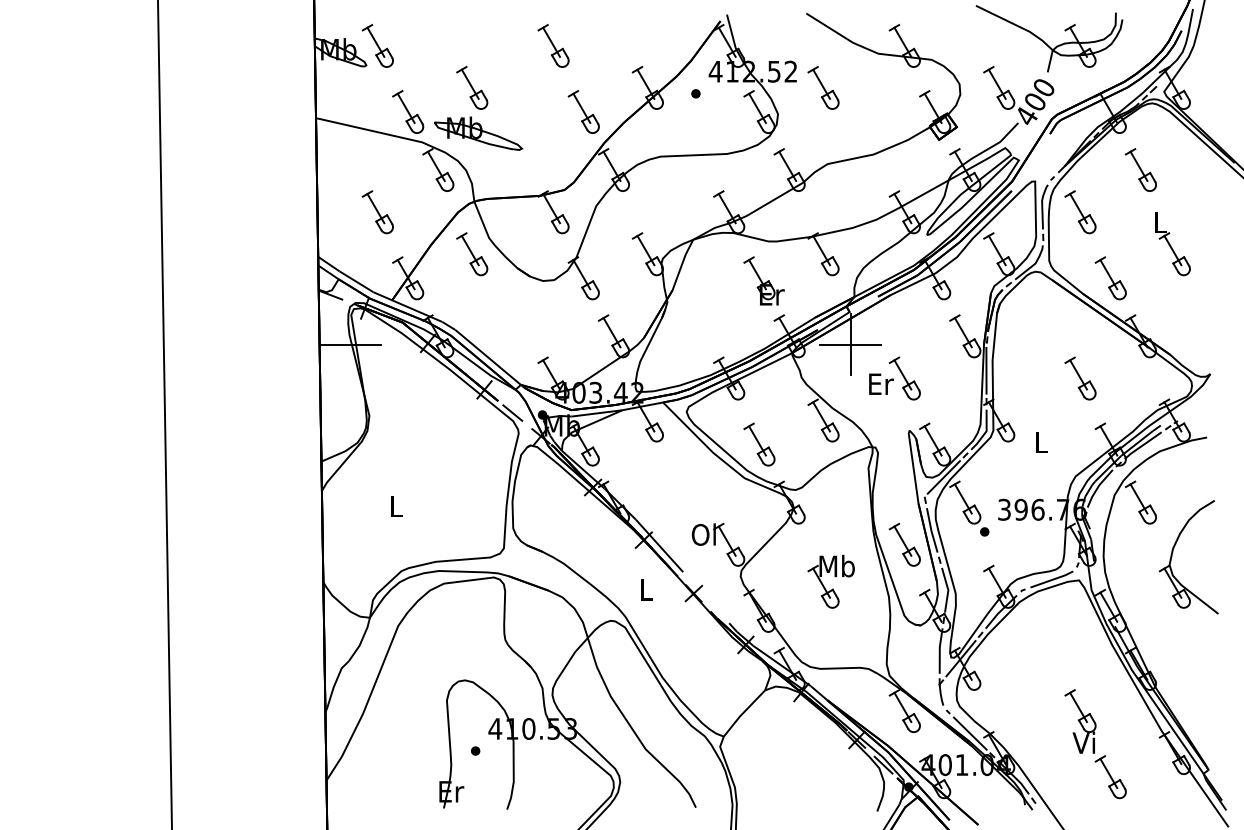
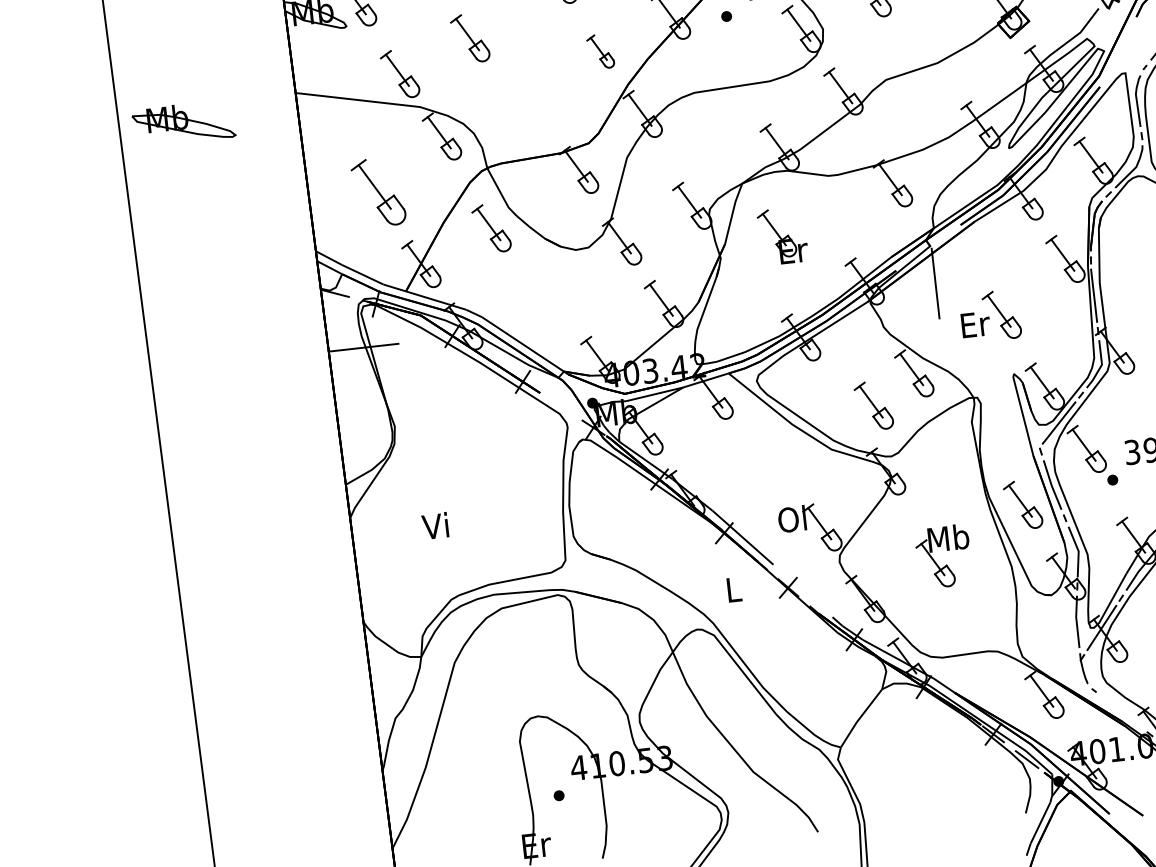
part: (583, 111) -> (600, 51), size x0.7
part: (478, 133) -> (183, 123), moved
part: (377, 212) -> (377, 192), size x1.4
part: (763, 280) -> (781, 235), moved
line: (850, 344) -> (935, 283), removed
line: (512, 412) -> (557, 404), removed
part: (759, 444) -> (873, 405), moved
text: (394, 505) -> (434, 525), L -> Vi
line: (969, 733) -> (1121, 712), removed

